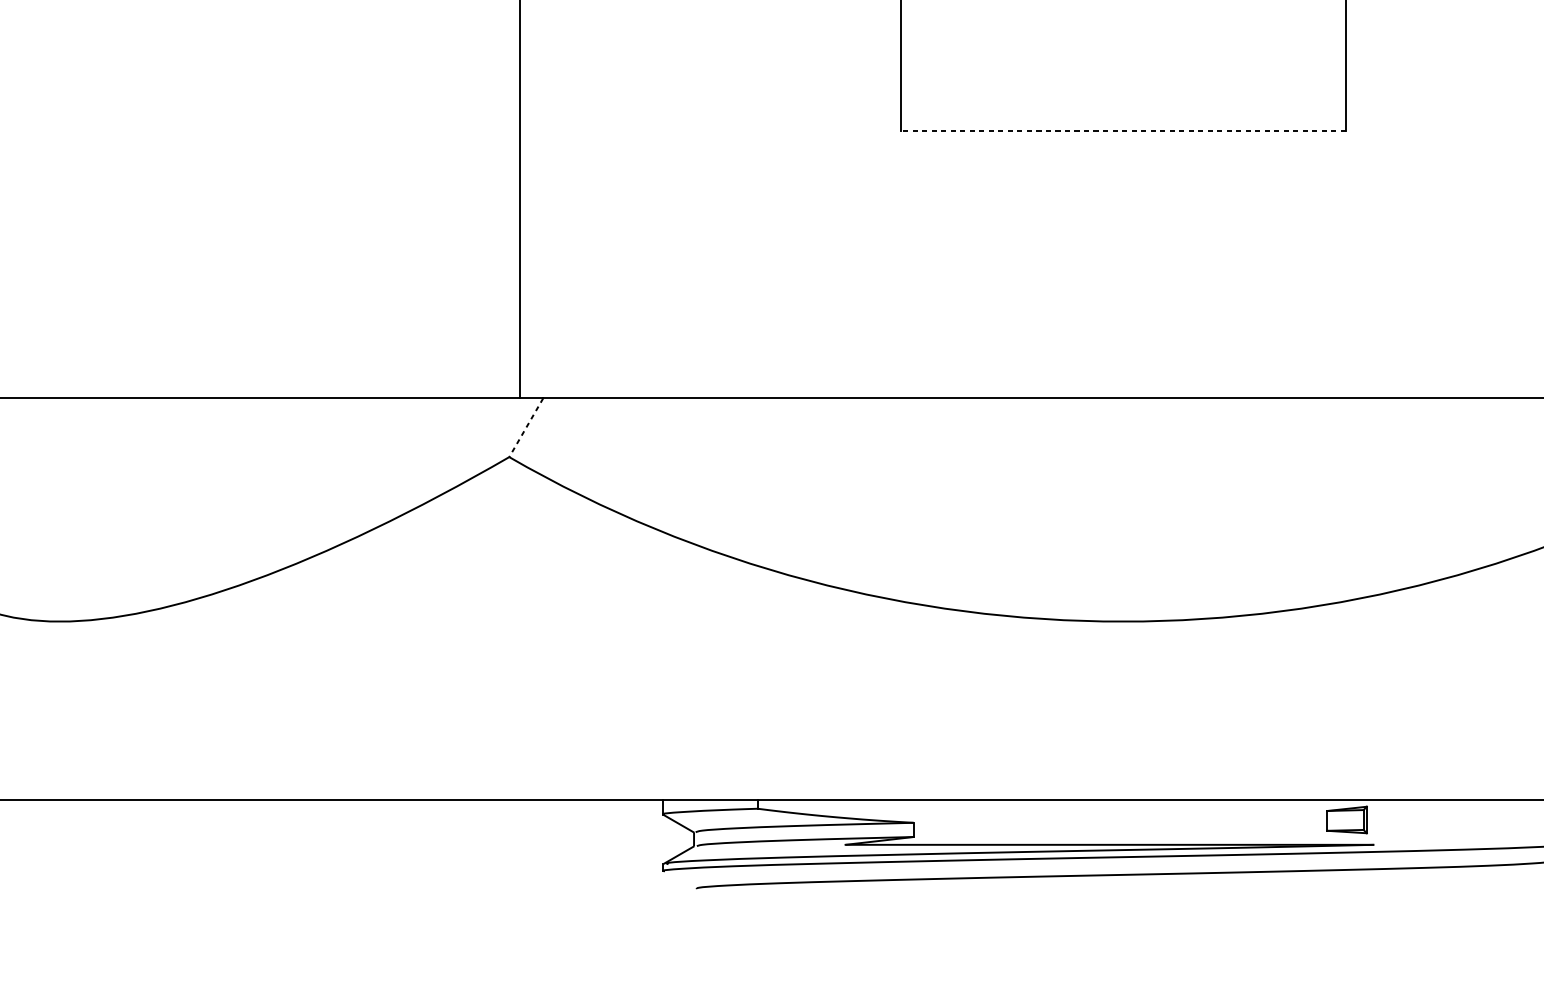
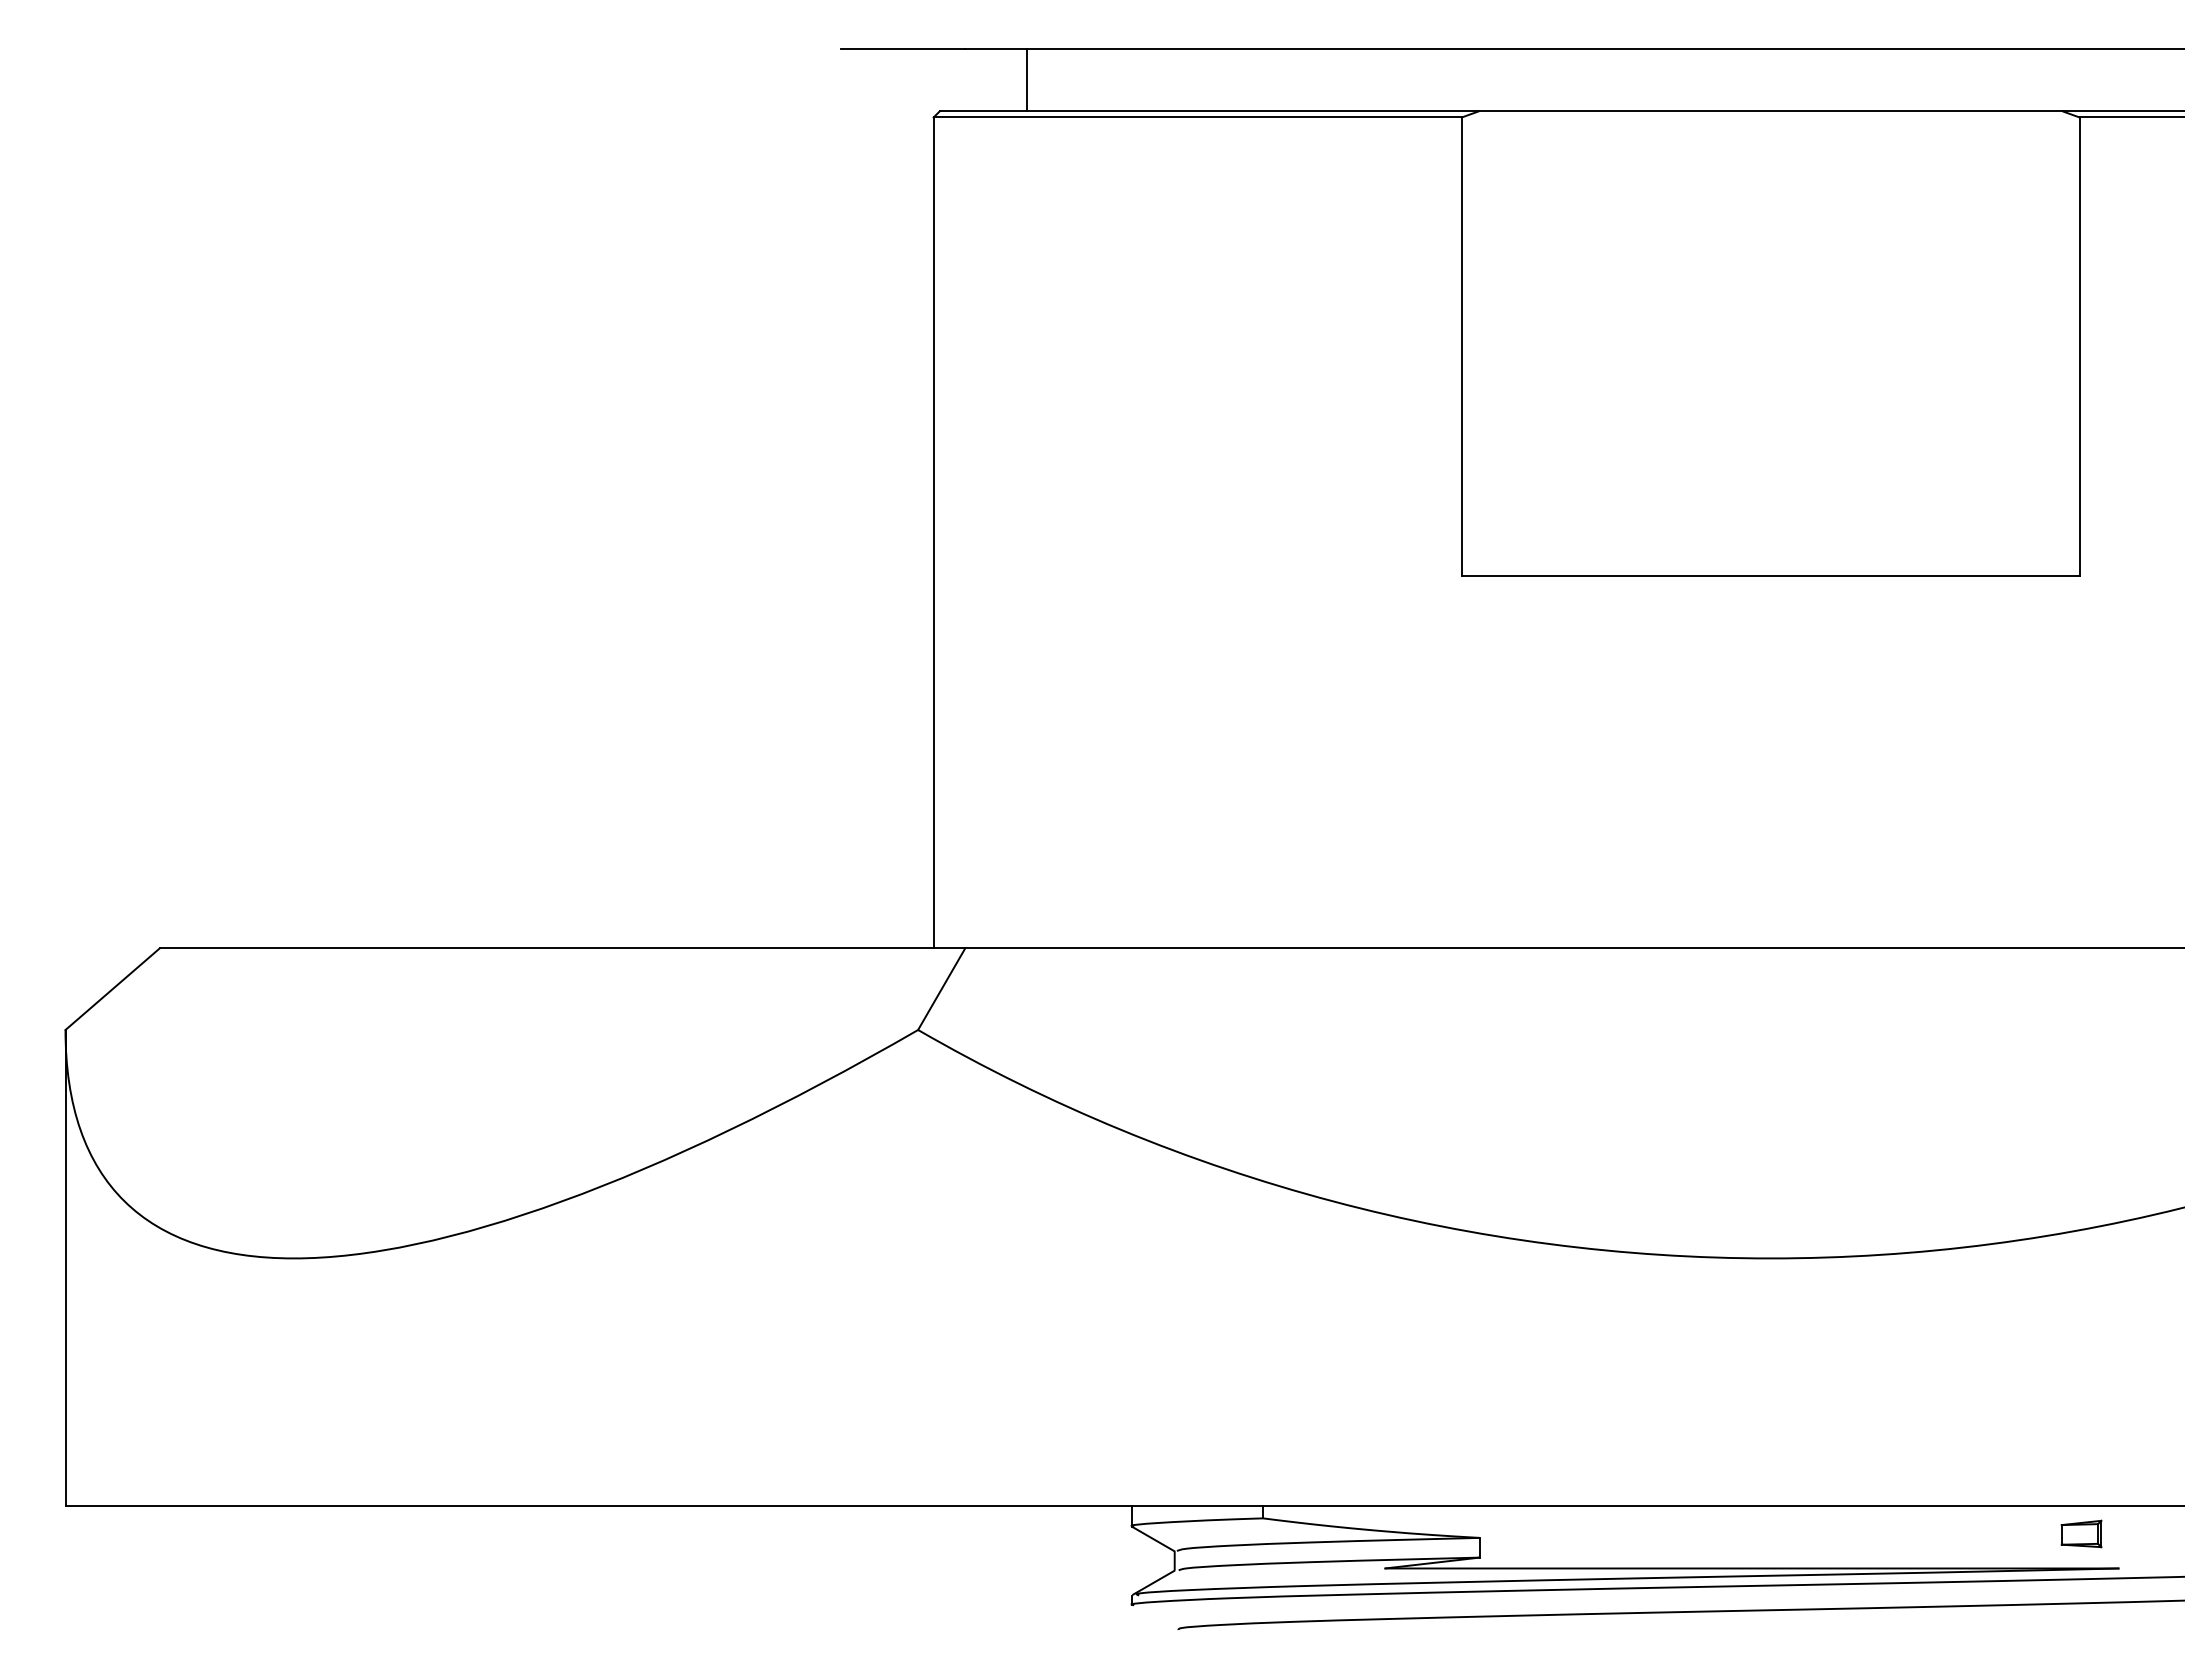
line: (1123, 130) -> (1770, 576), dashed -> solid
line: (526, 427) -> (941, 989), dashed -> solid
part: (1346, 819) -> (2081, 1533), size x0.71

